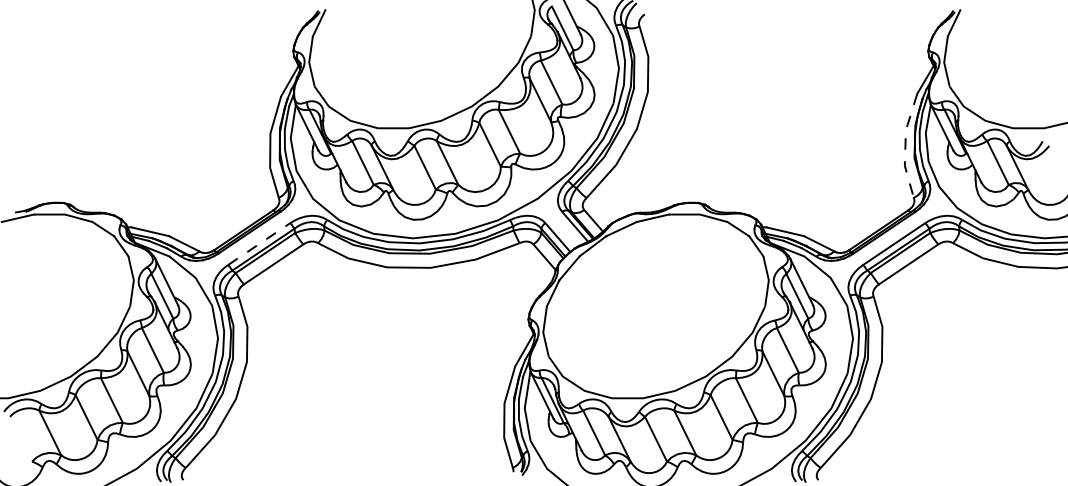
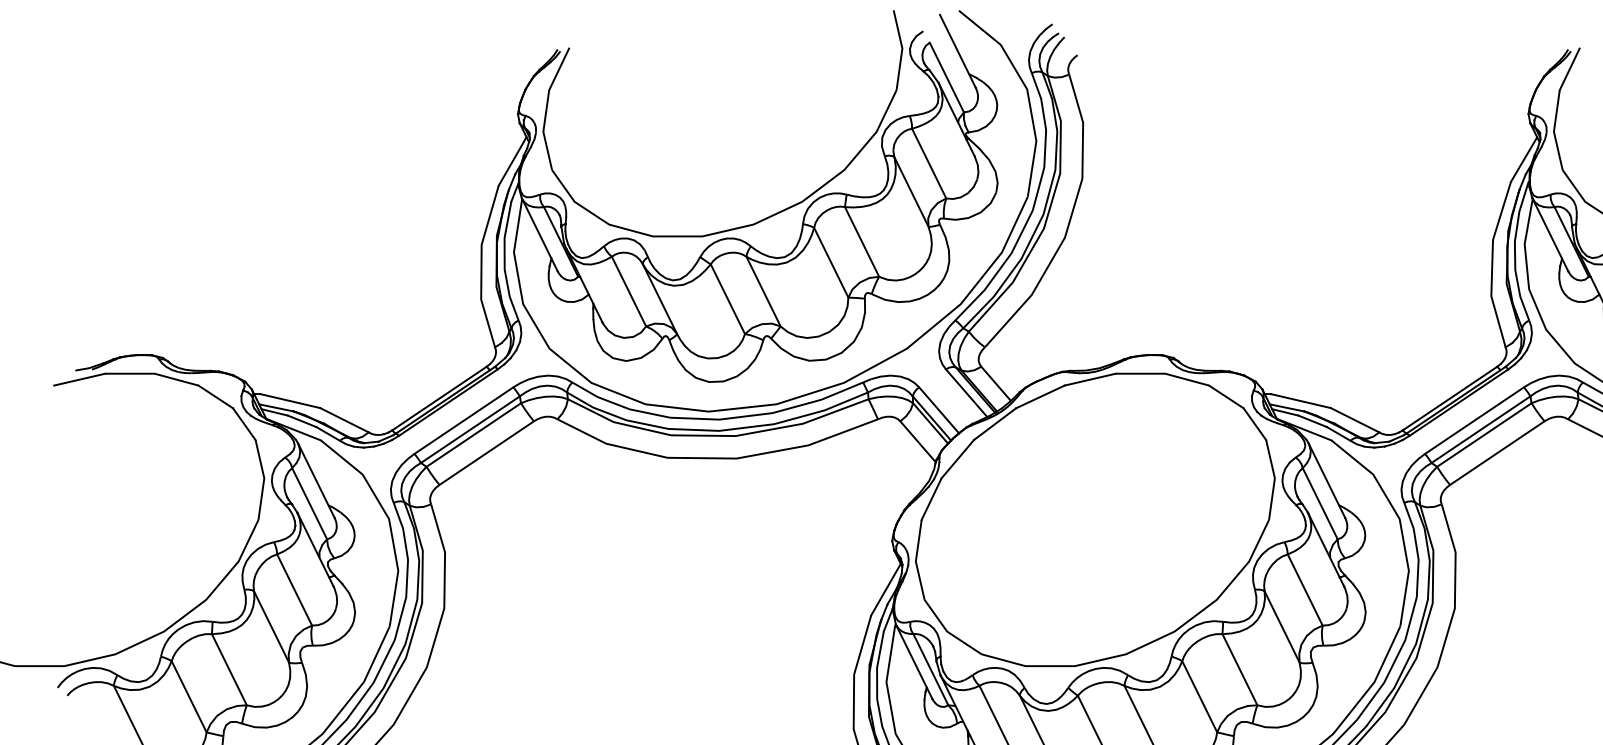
line: (905, 146) -> (1492, 265), dashed -> solid
line: (259, 243) -> (464, 419), dashed -> solid

